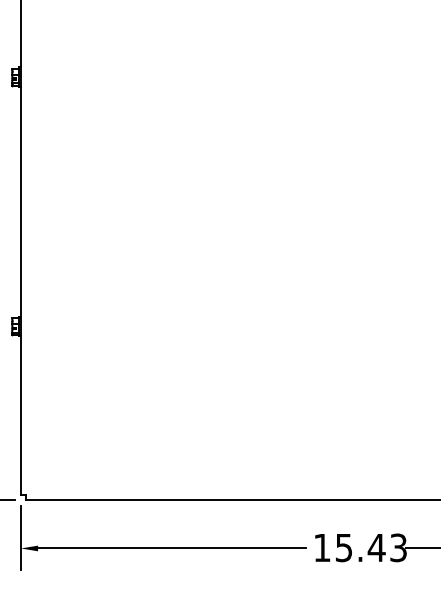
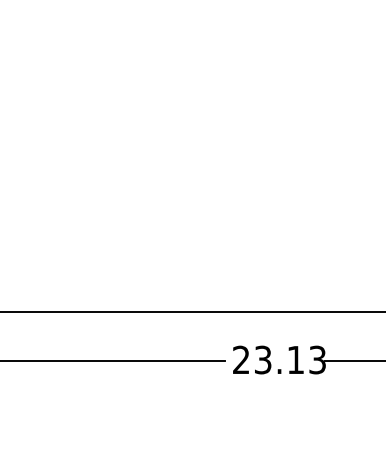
text: (349, 547) -> (268, 359), 15.43 -> 23.13

